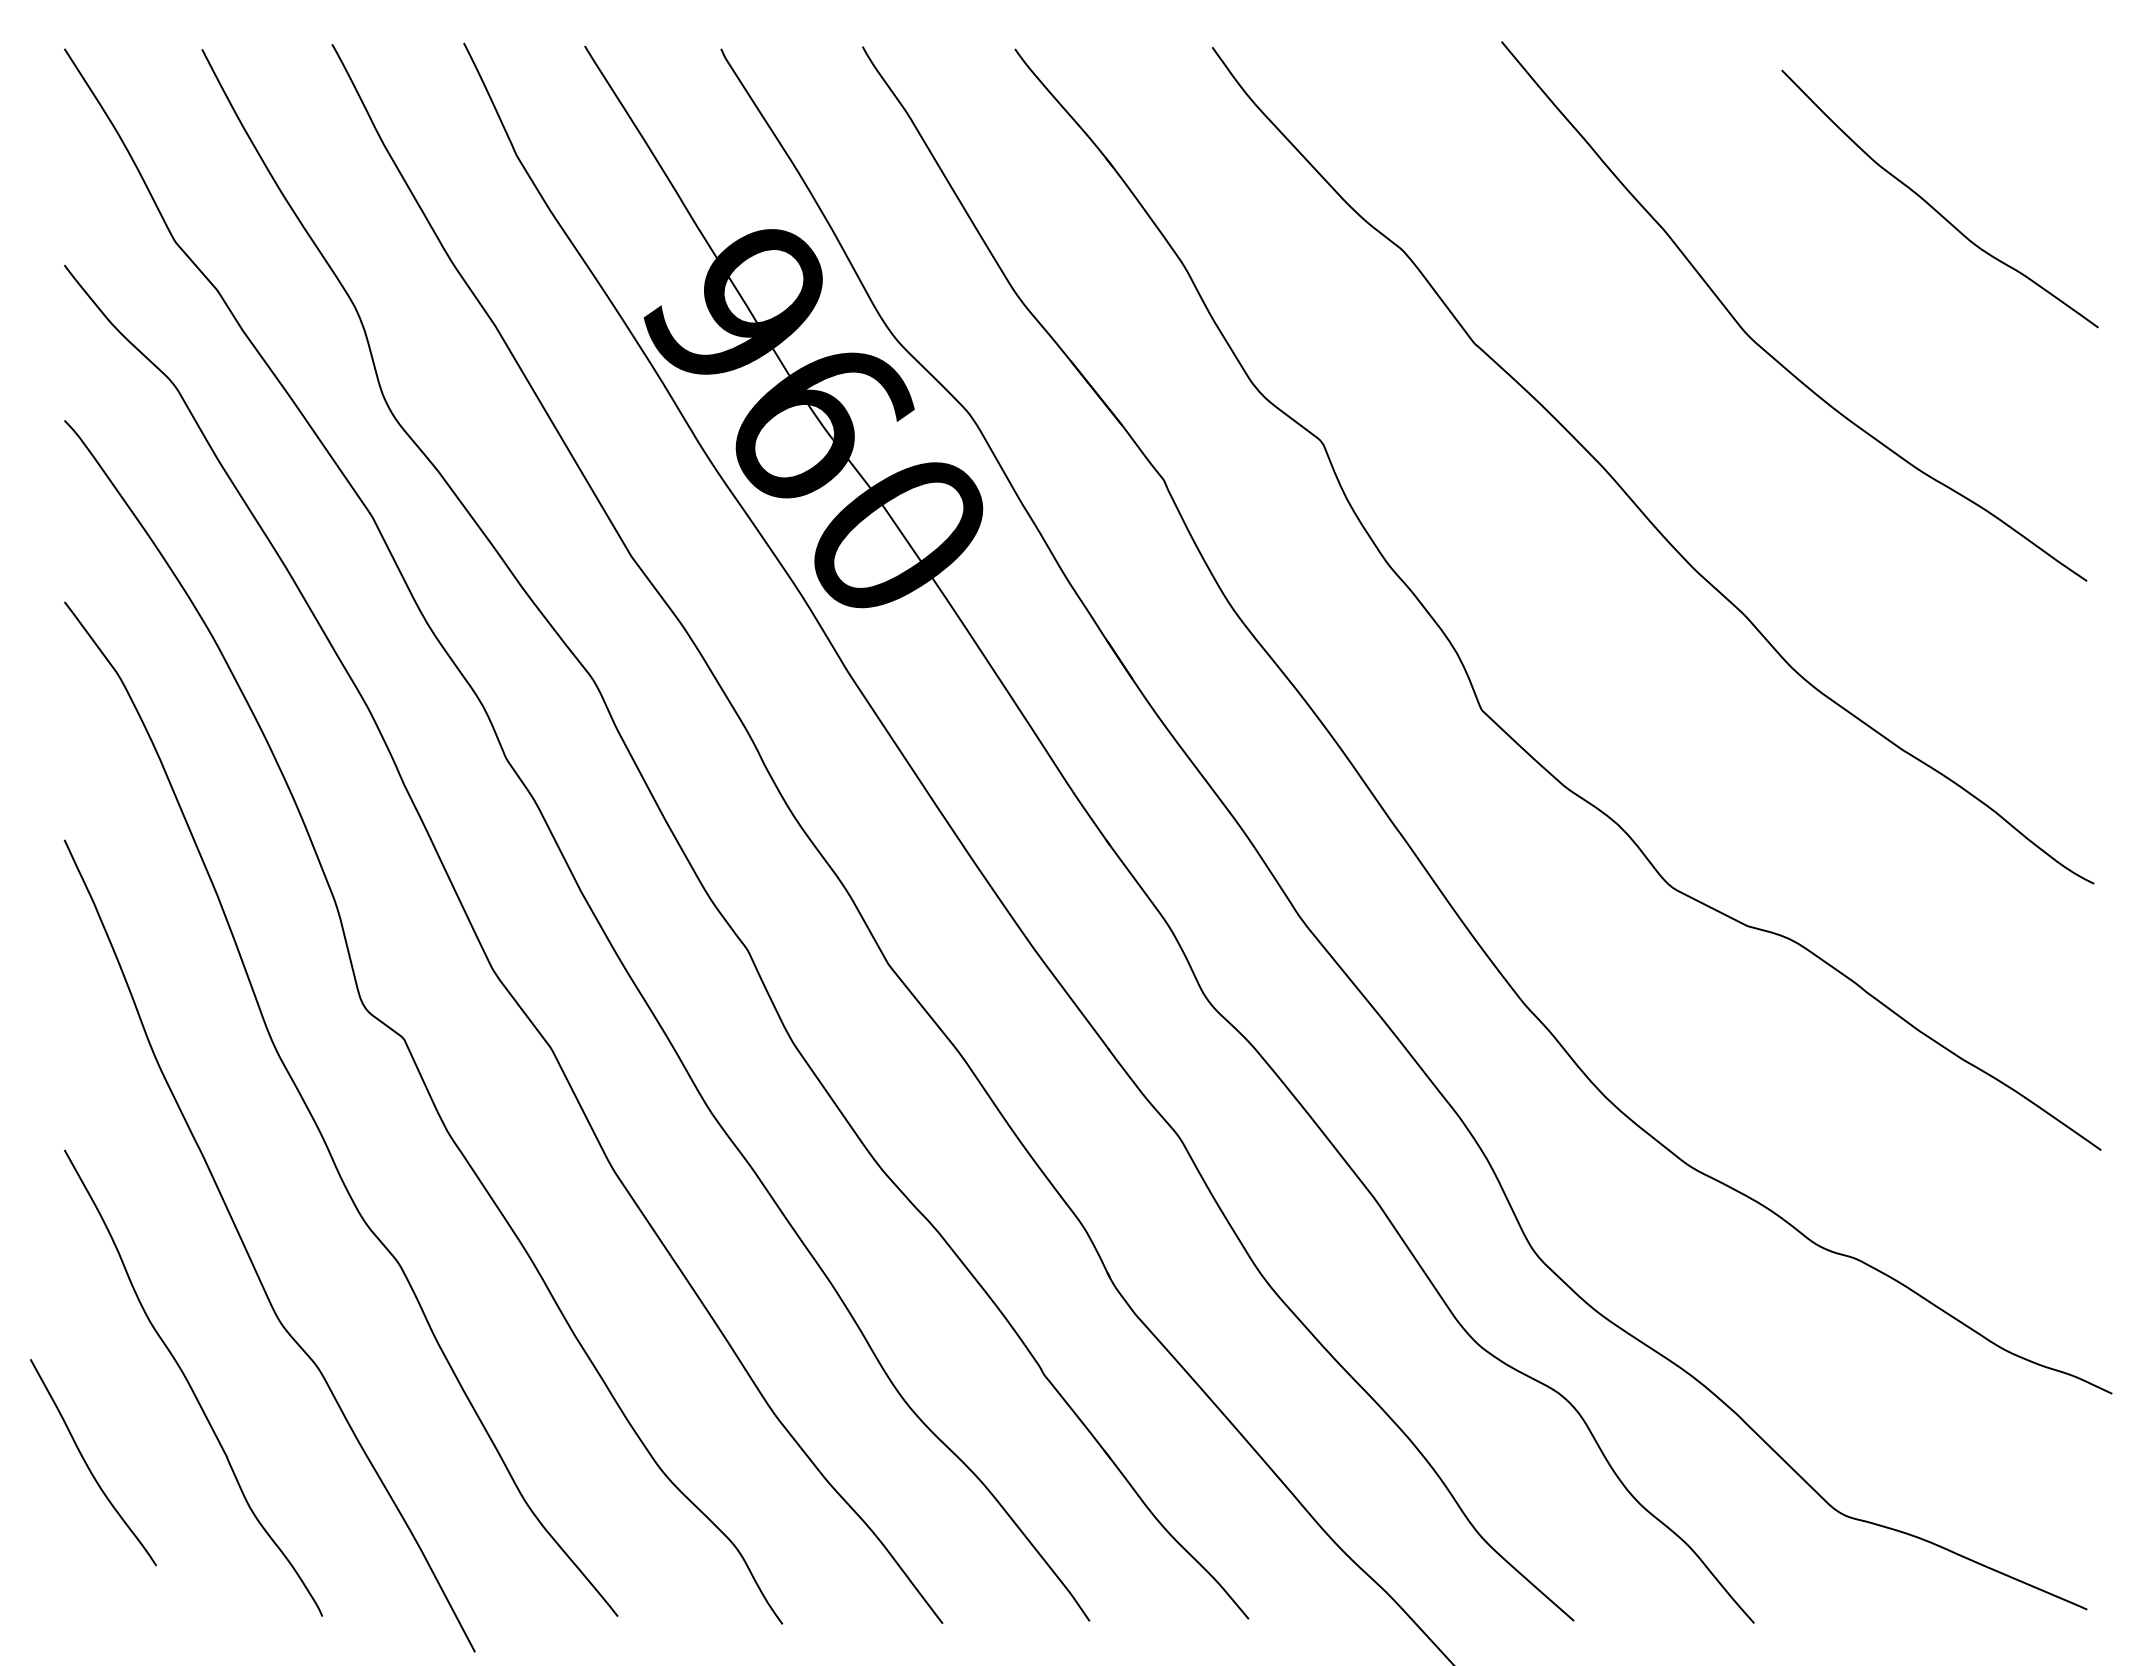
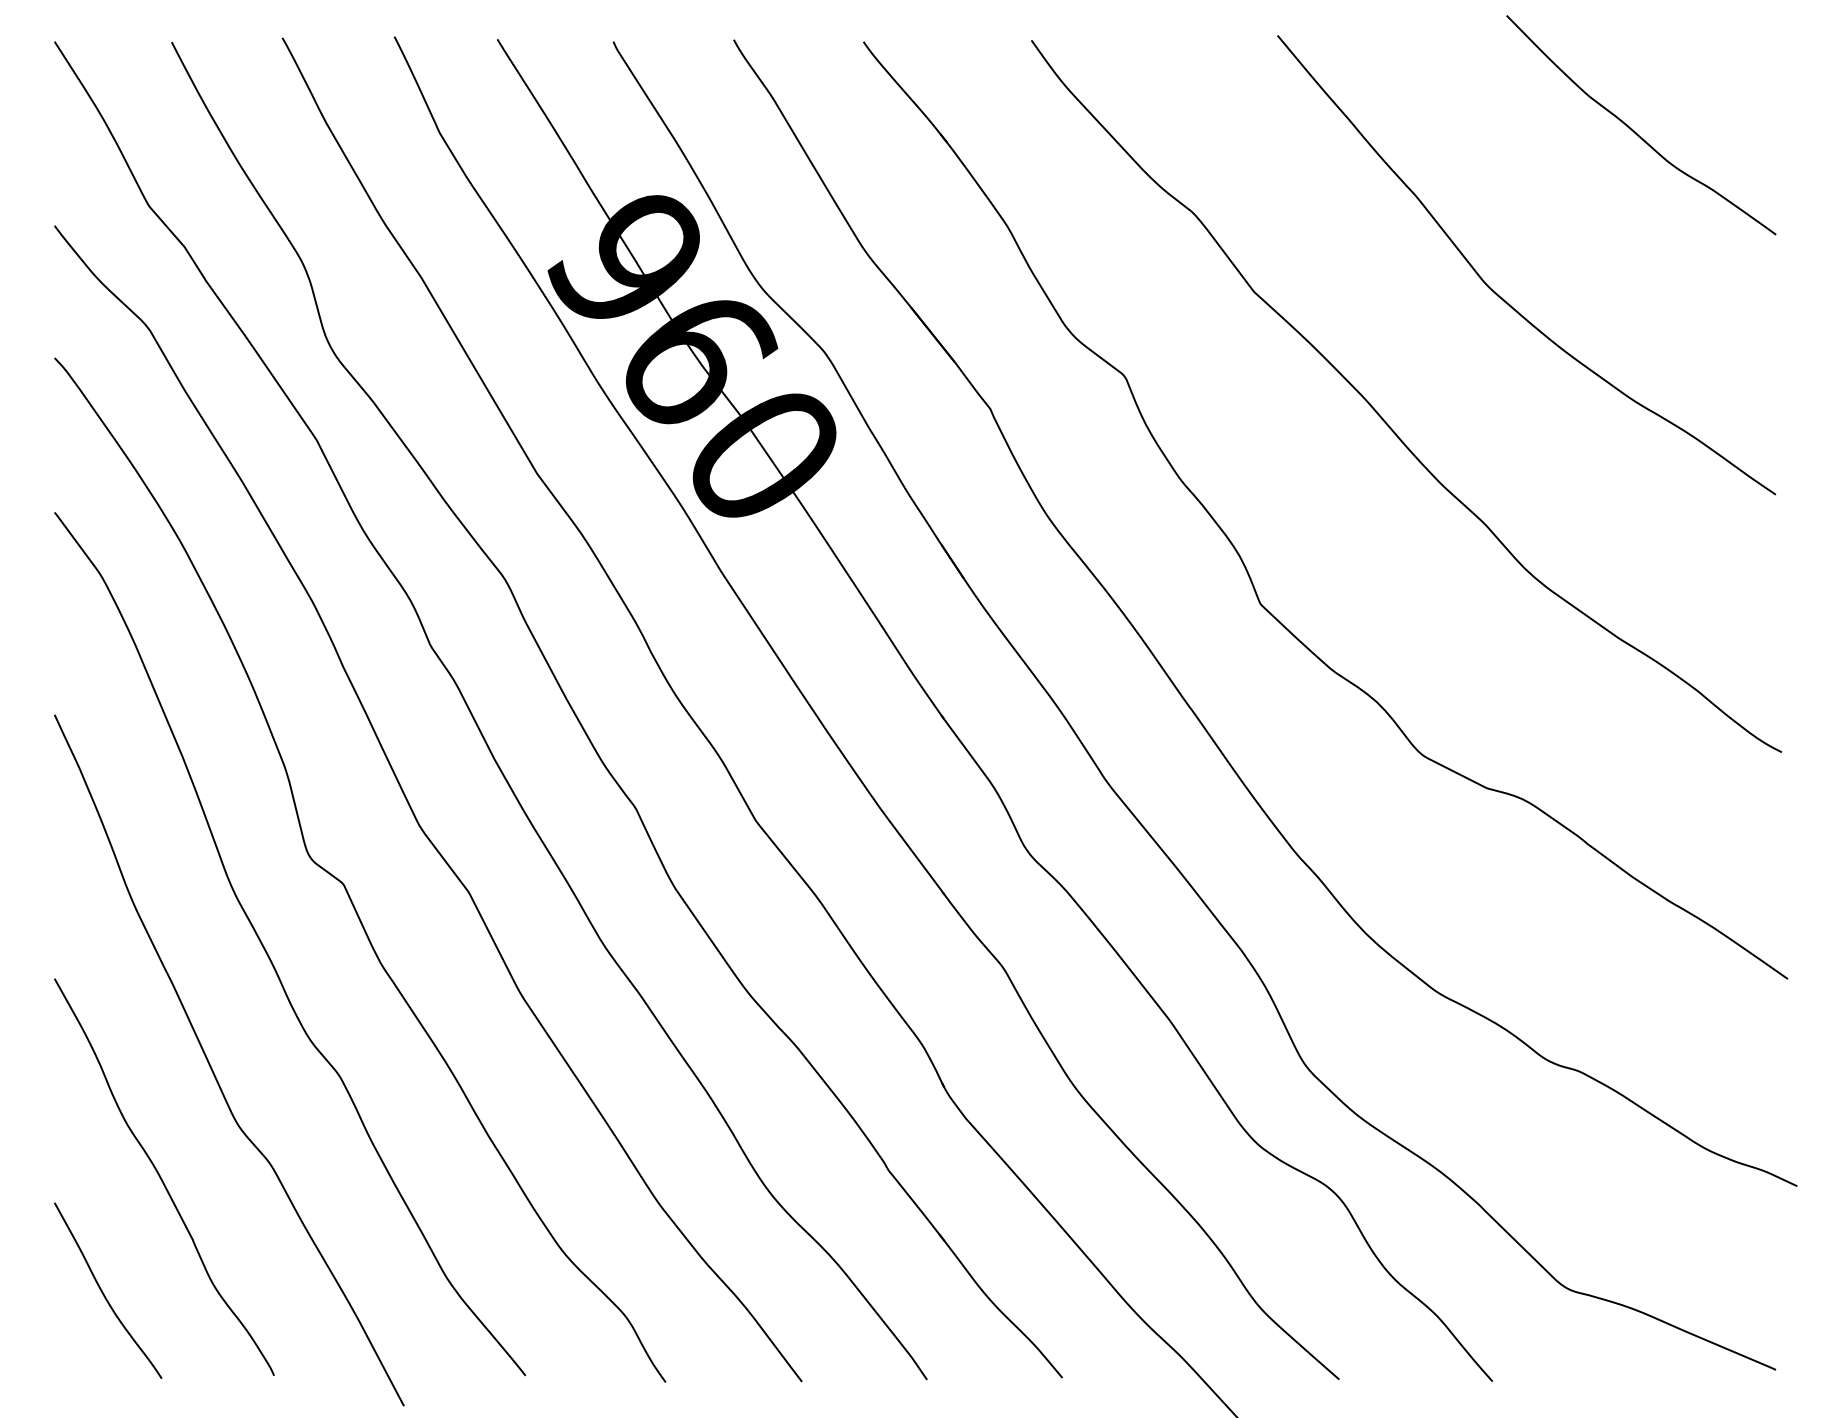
curve: (1931, 205) -> (1634, 130), moved
curve: (88, 1465) -> (103, 1293), moved

